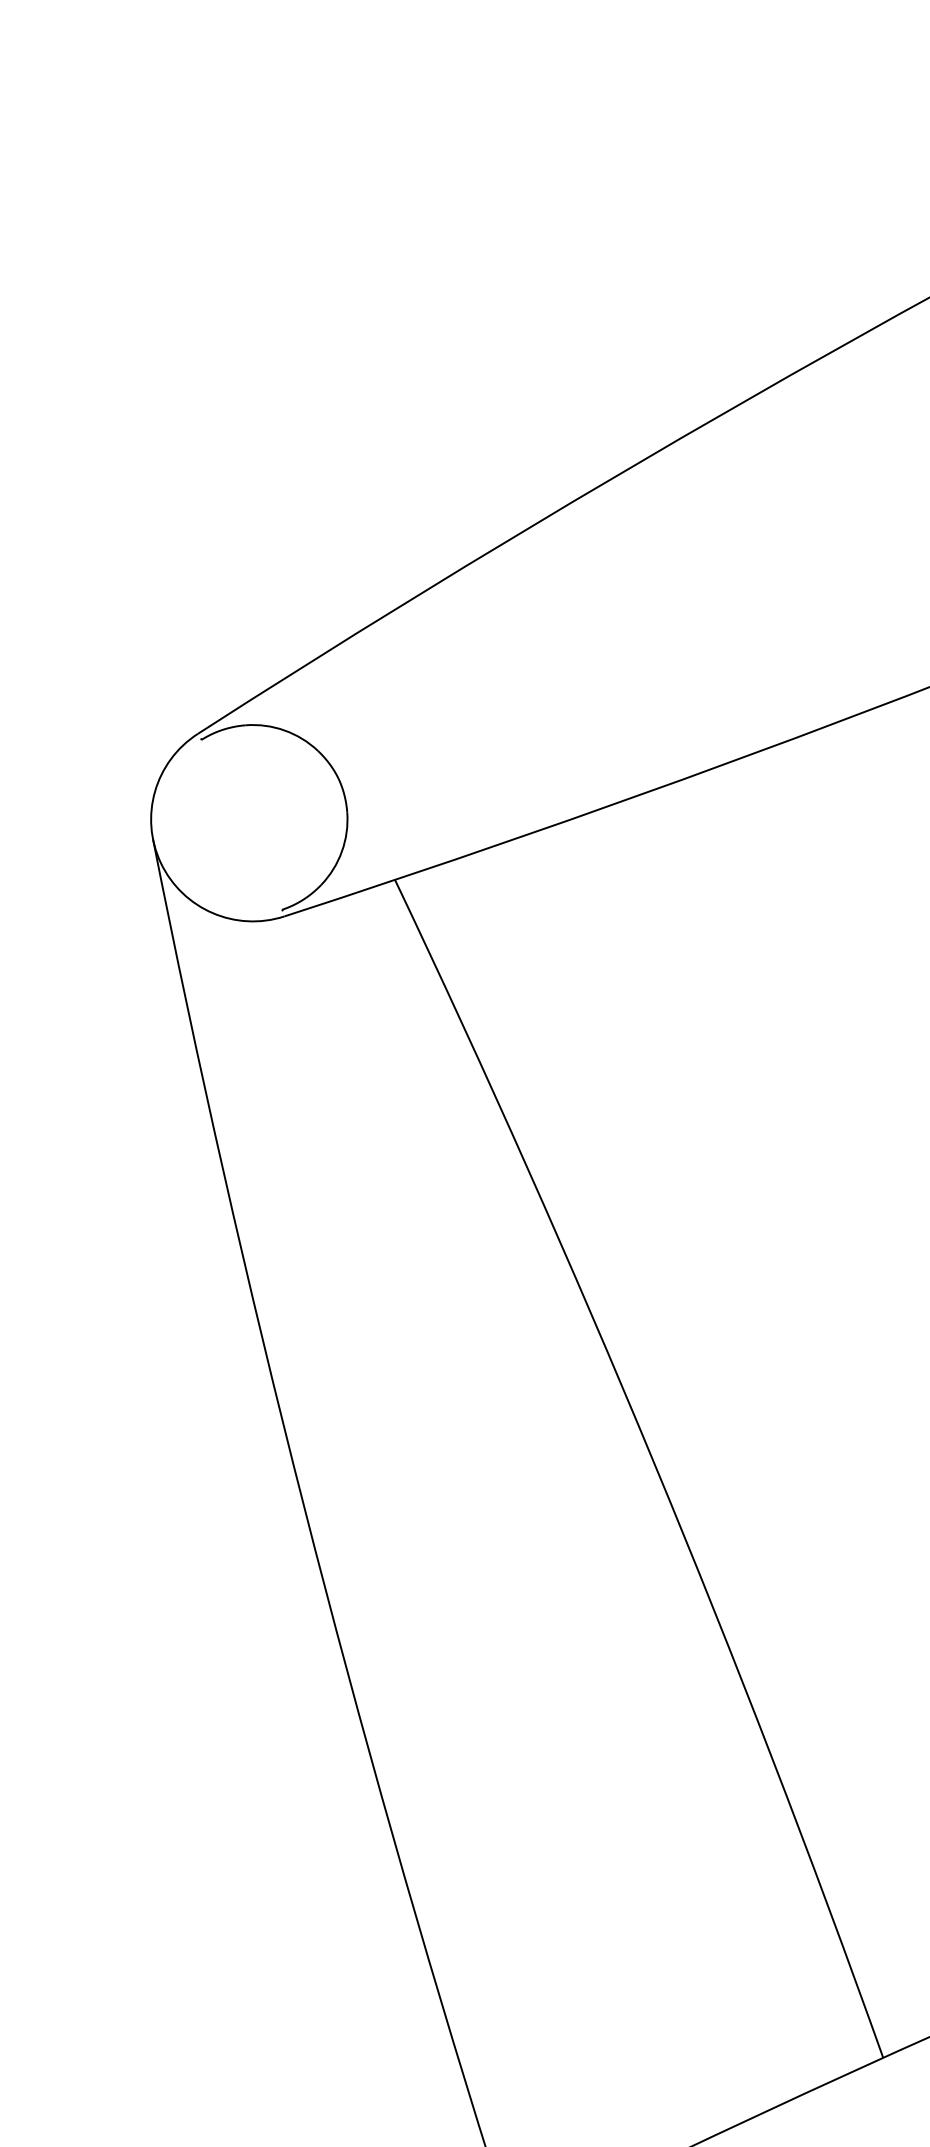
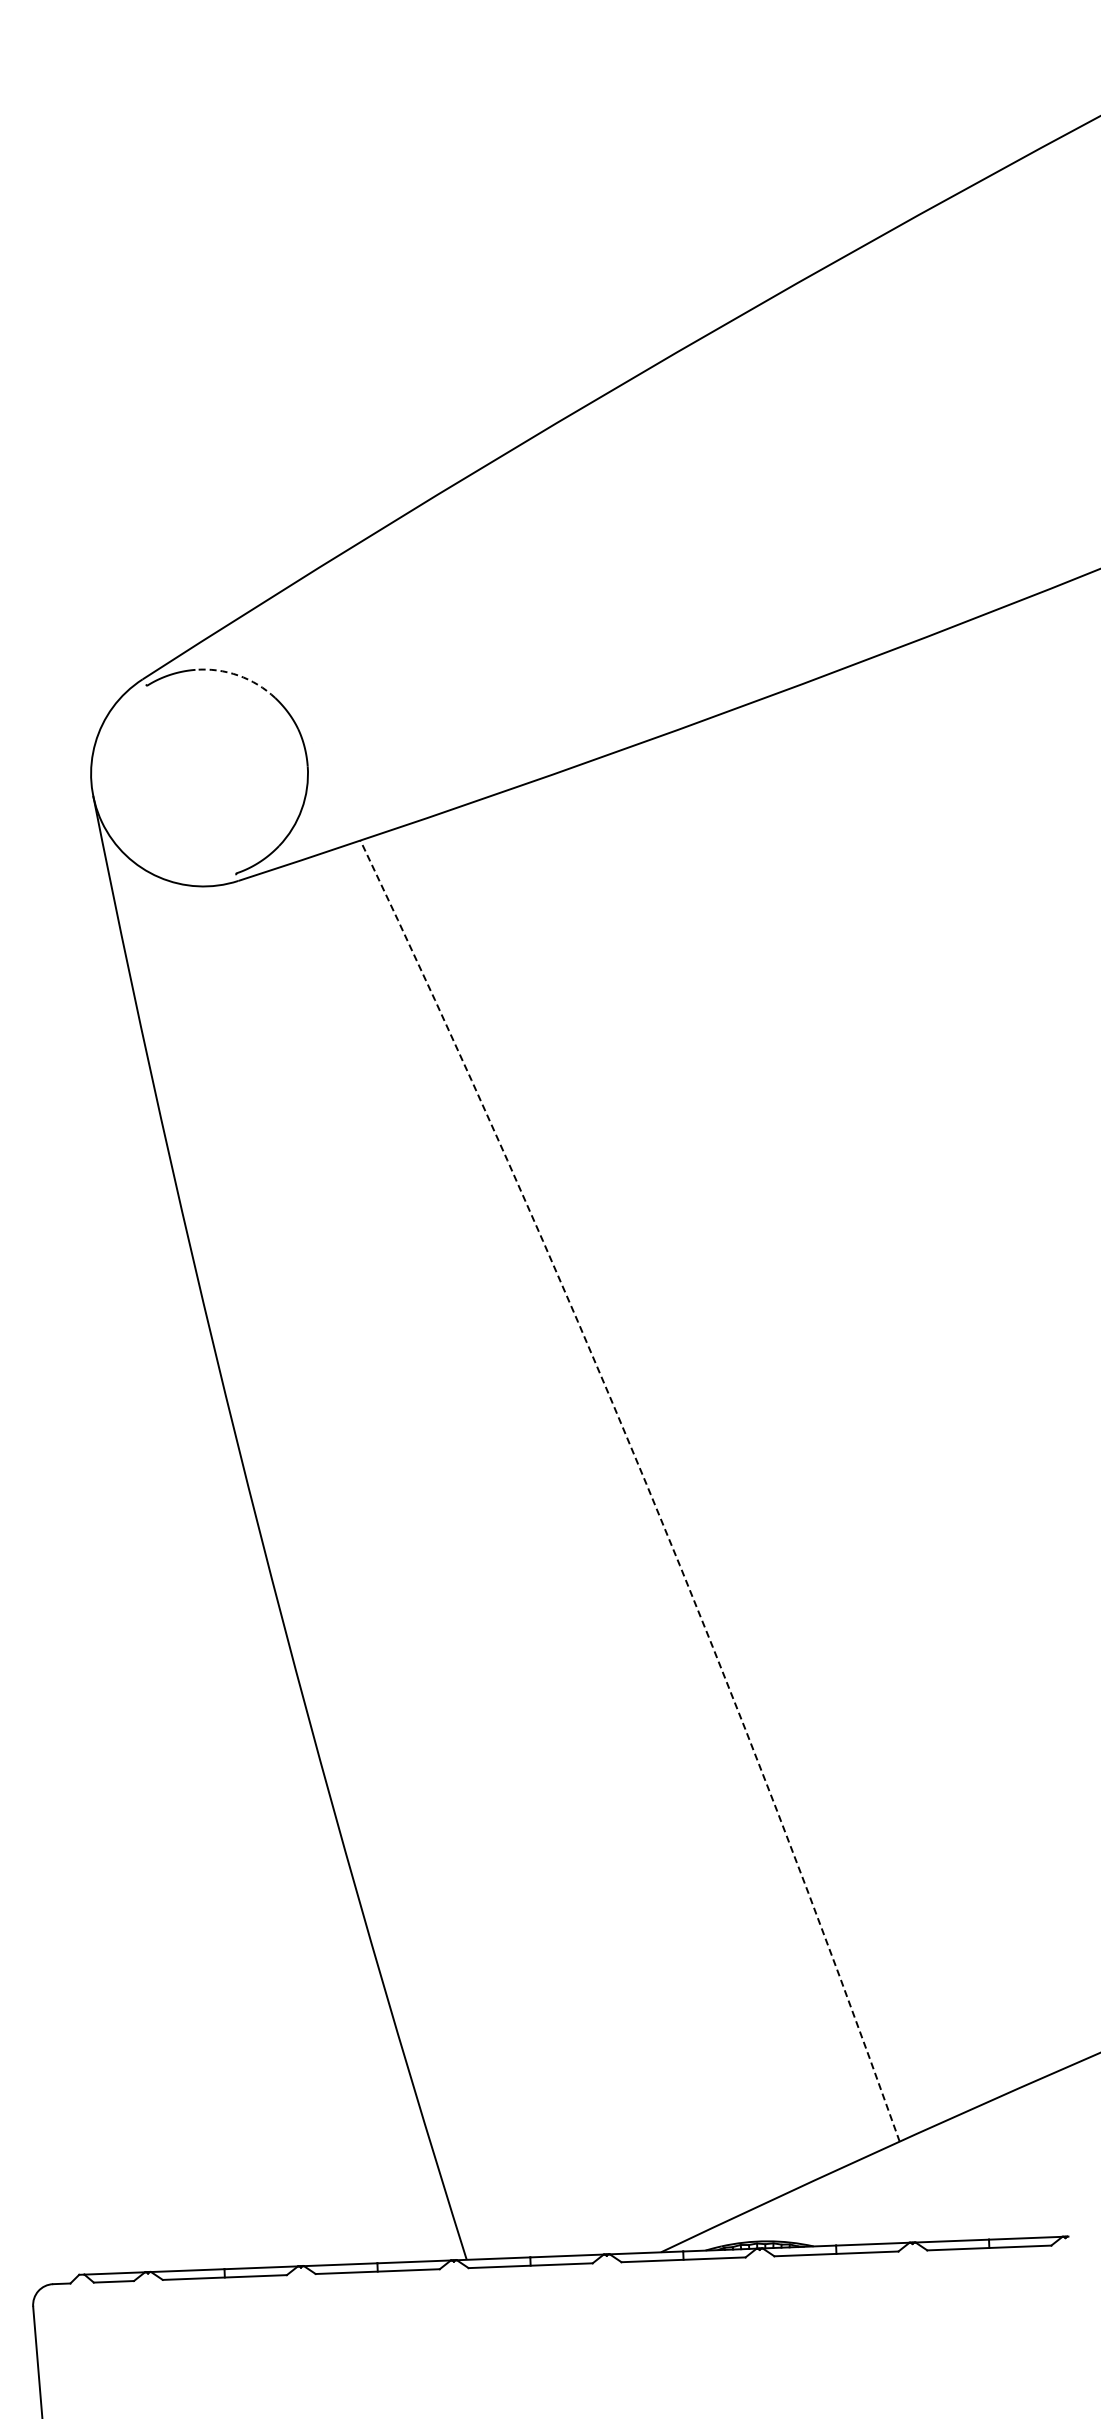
arc: (284, 730) -> (238, 675), solid -> dashed
arc: (653, 1462) -> (646, 1484), solid -> dashed

